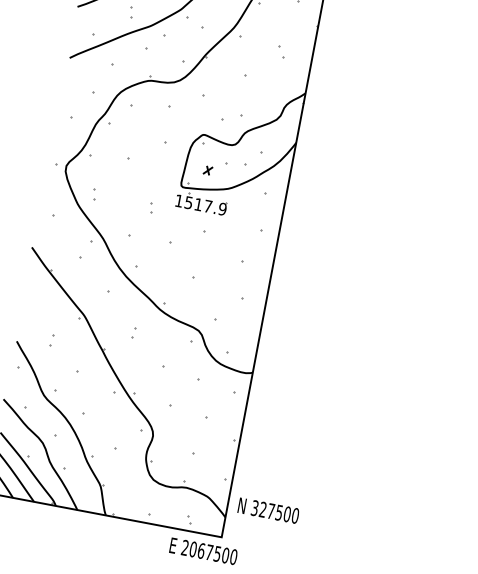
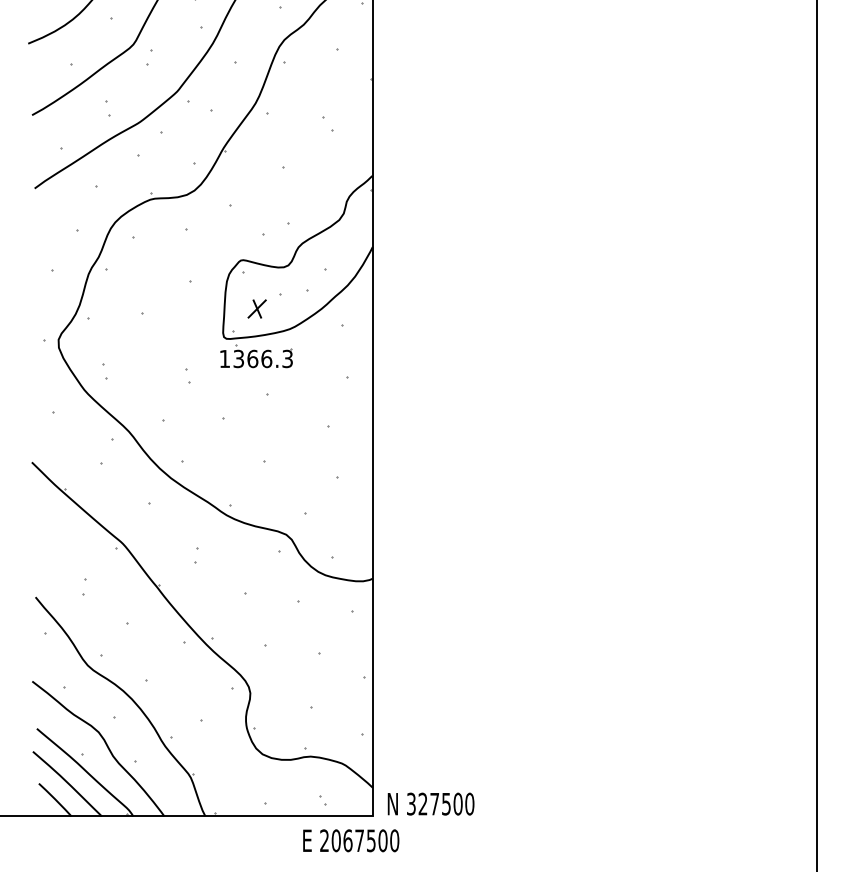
part: (207, 170) -> (256, 308), size x1.67
text: (205, 205) -> (263, 358), 1517.9 -> 1366.3
text: (268, 510) -> (430, 803), moved

